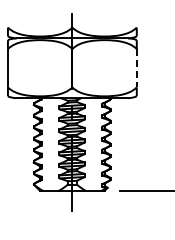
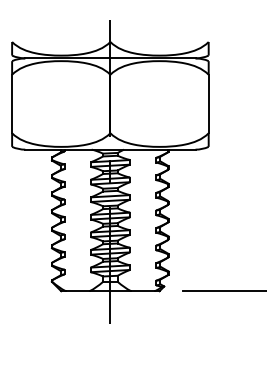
line: (136, 68) -> (208, 104), dashed -> solid

